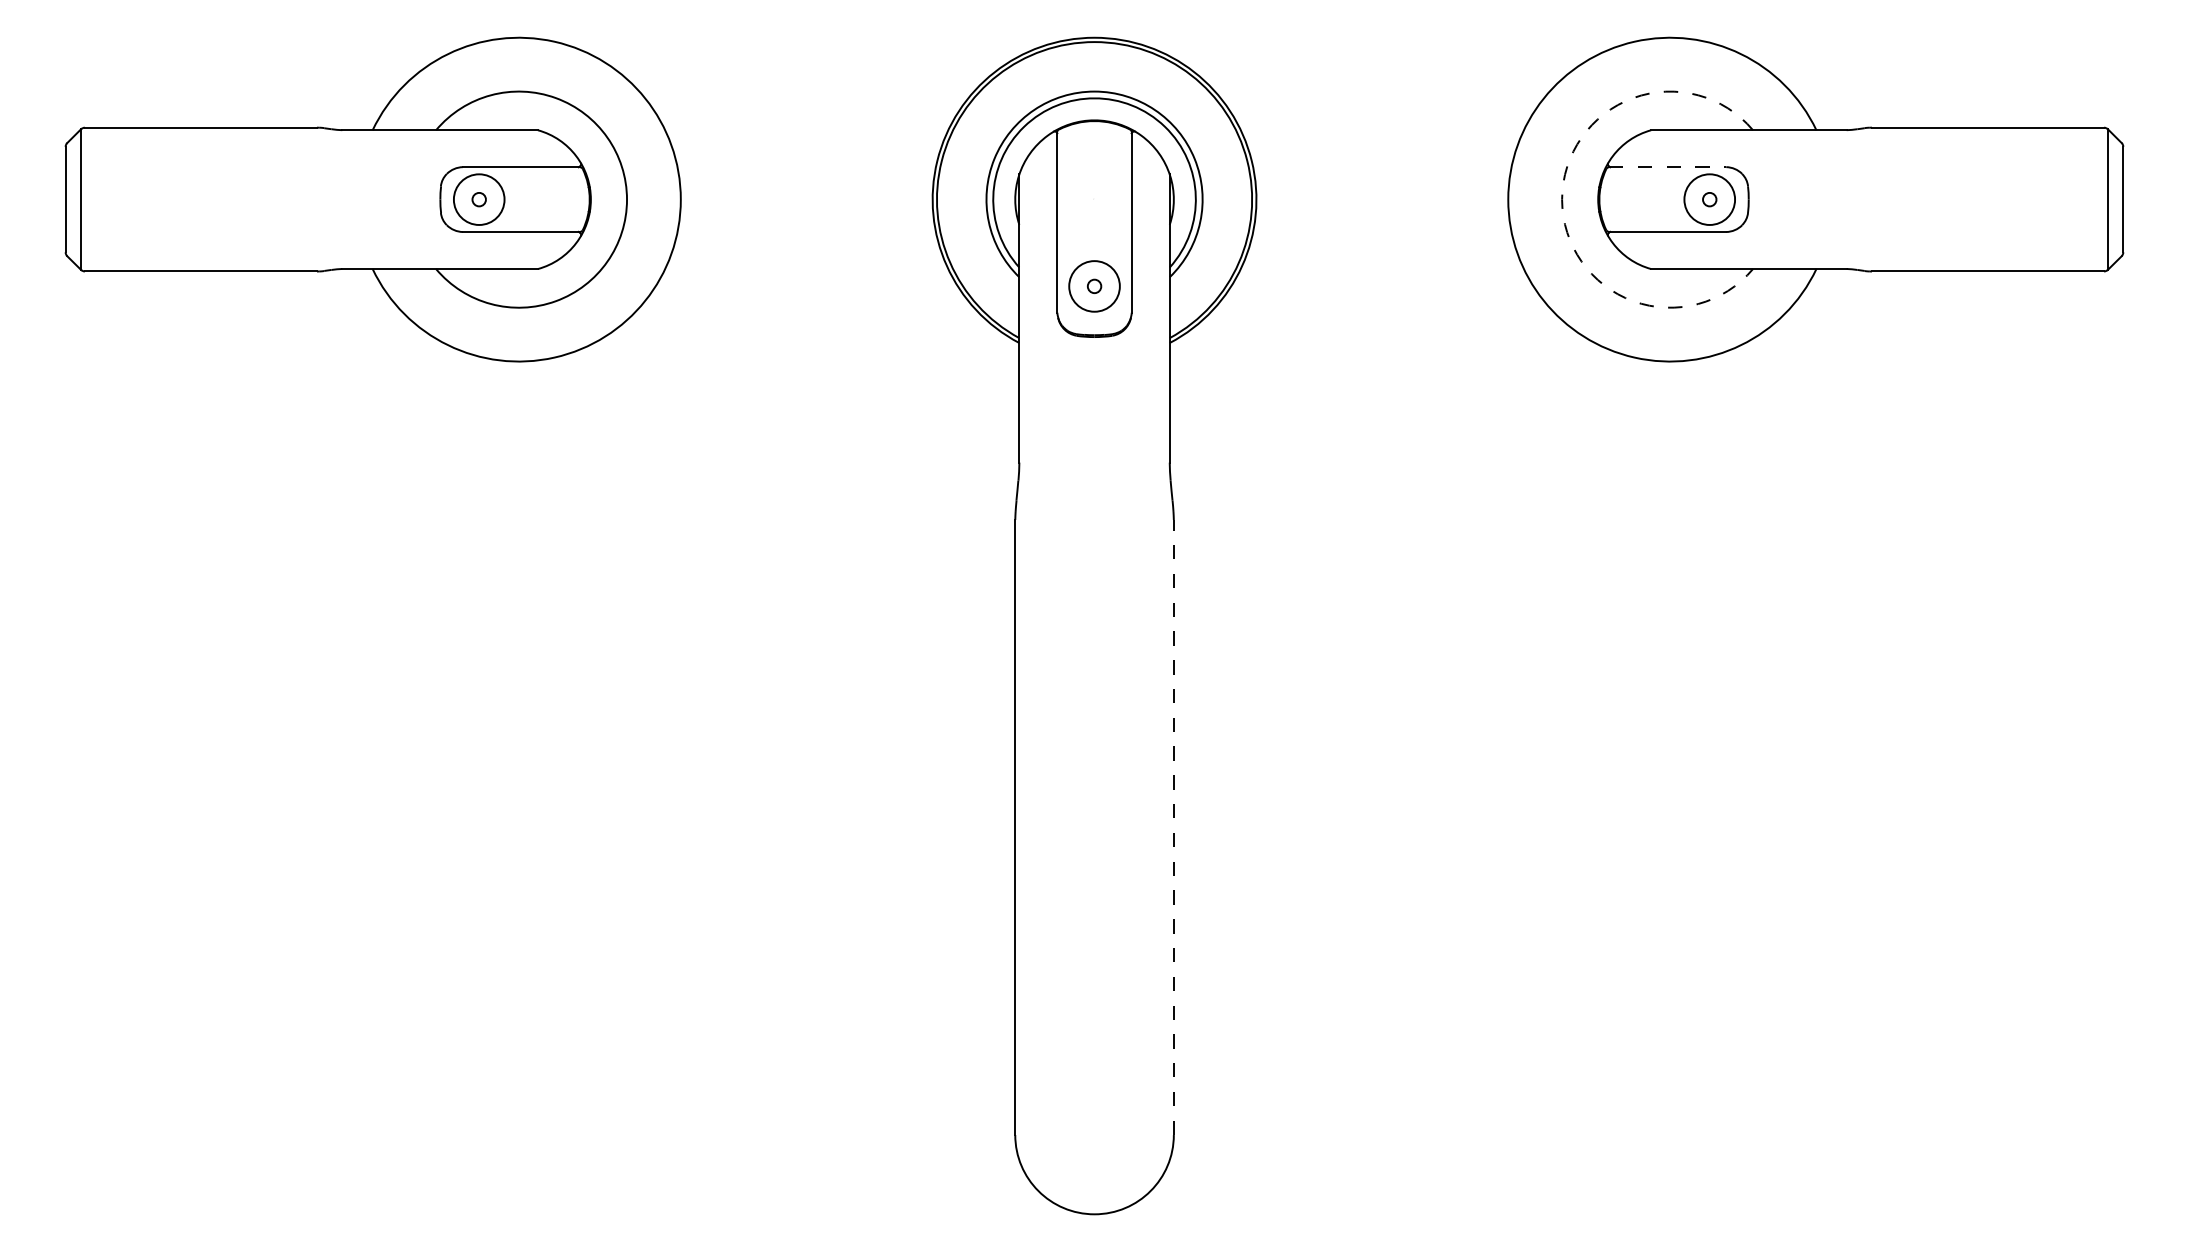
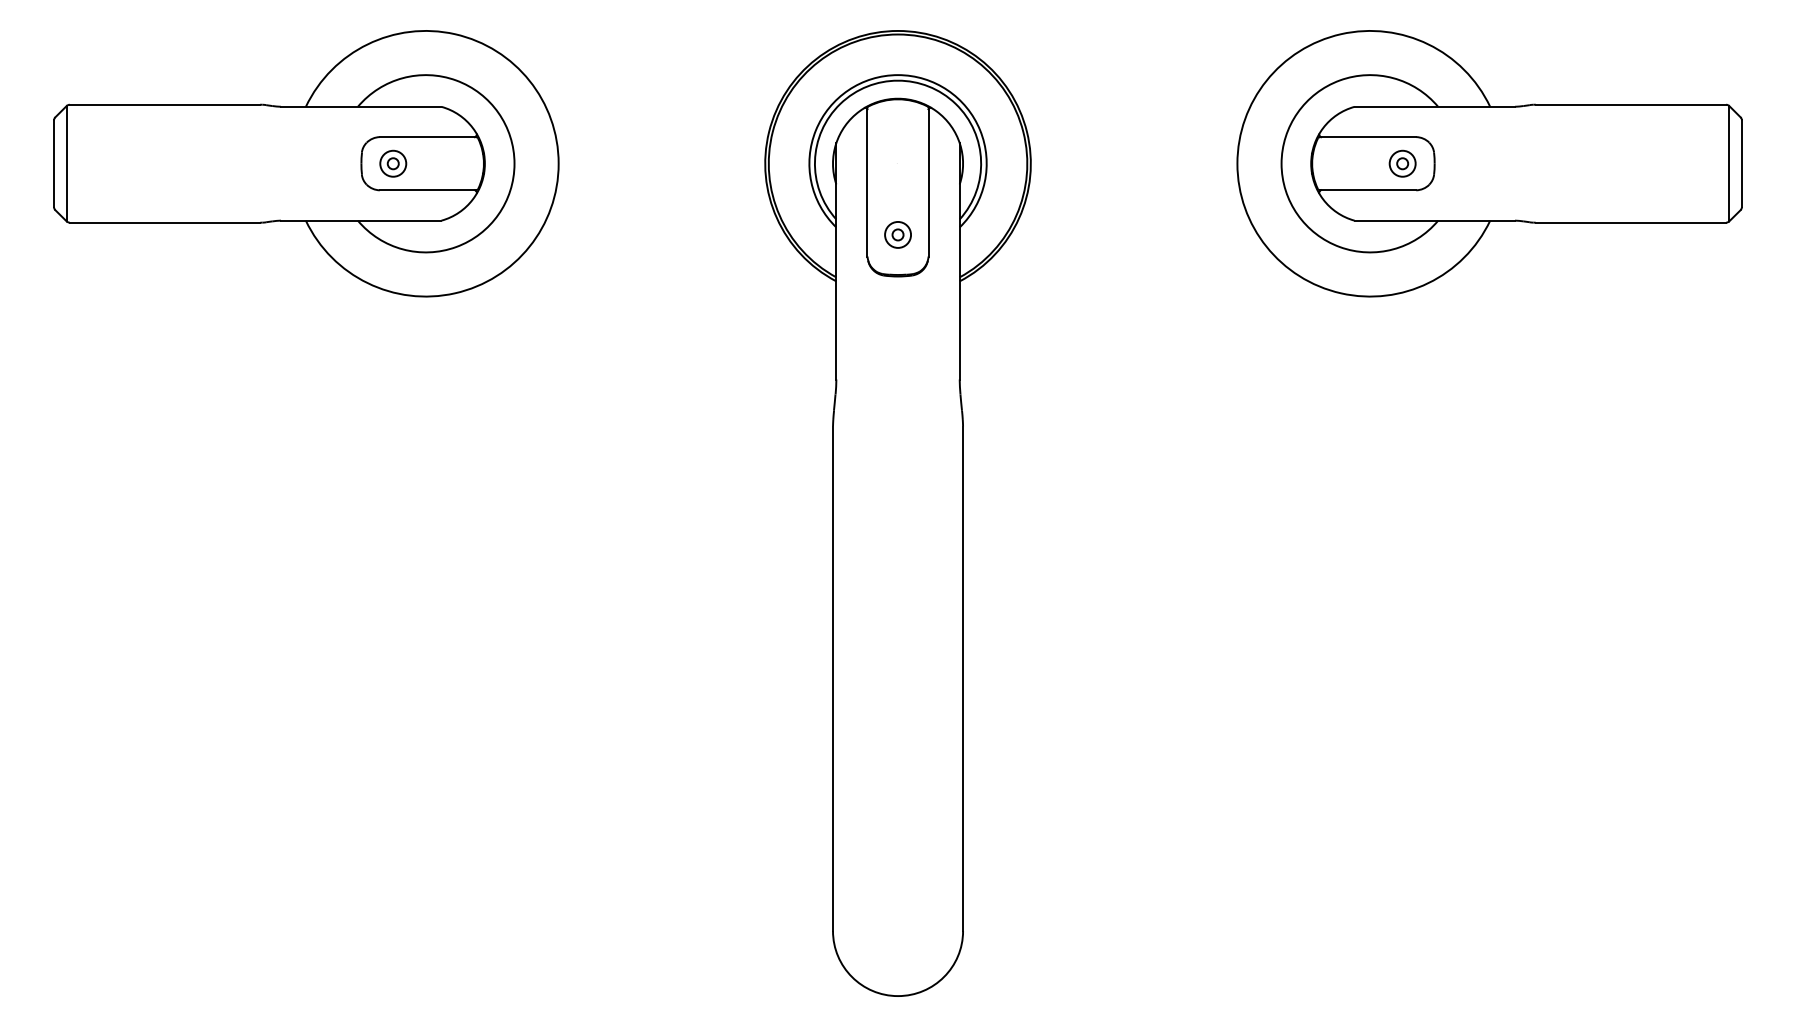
line: (1667, 167) -> (1368, 137), dashed -> solid
circle: (479, 199) -> (393, 163), size x0.62
arc: (1562, 199) -> (1281, 163), dashed -> solid
circle: (1709, 199) -> (1402, 163), size x0.62
circle: (1094, 286) -> (898, 235), size x0.62
line: (1173, 827) -> (962, 678), dashed -> solid

